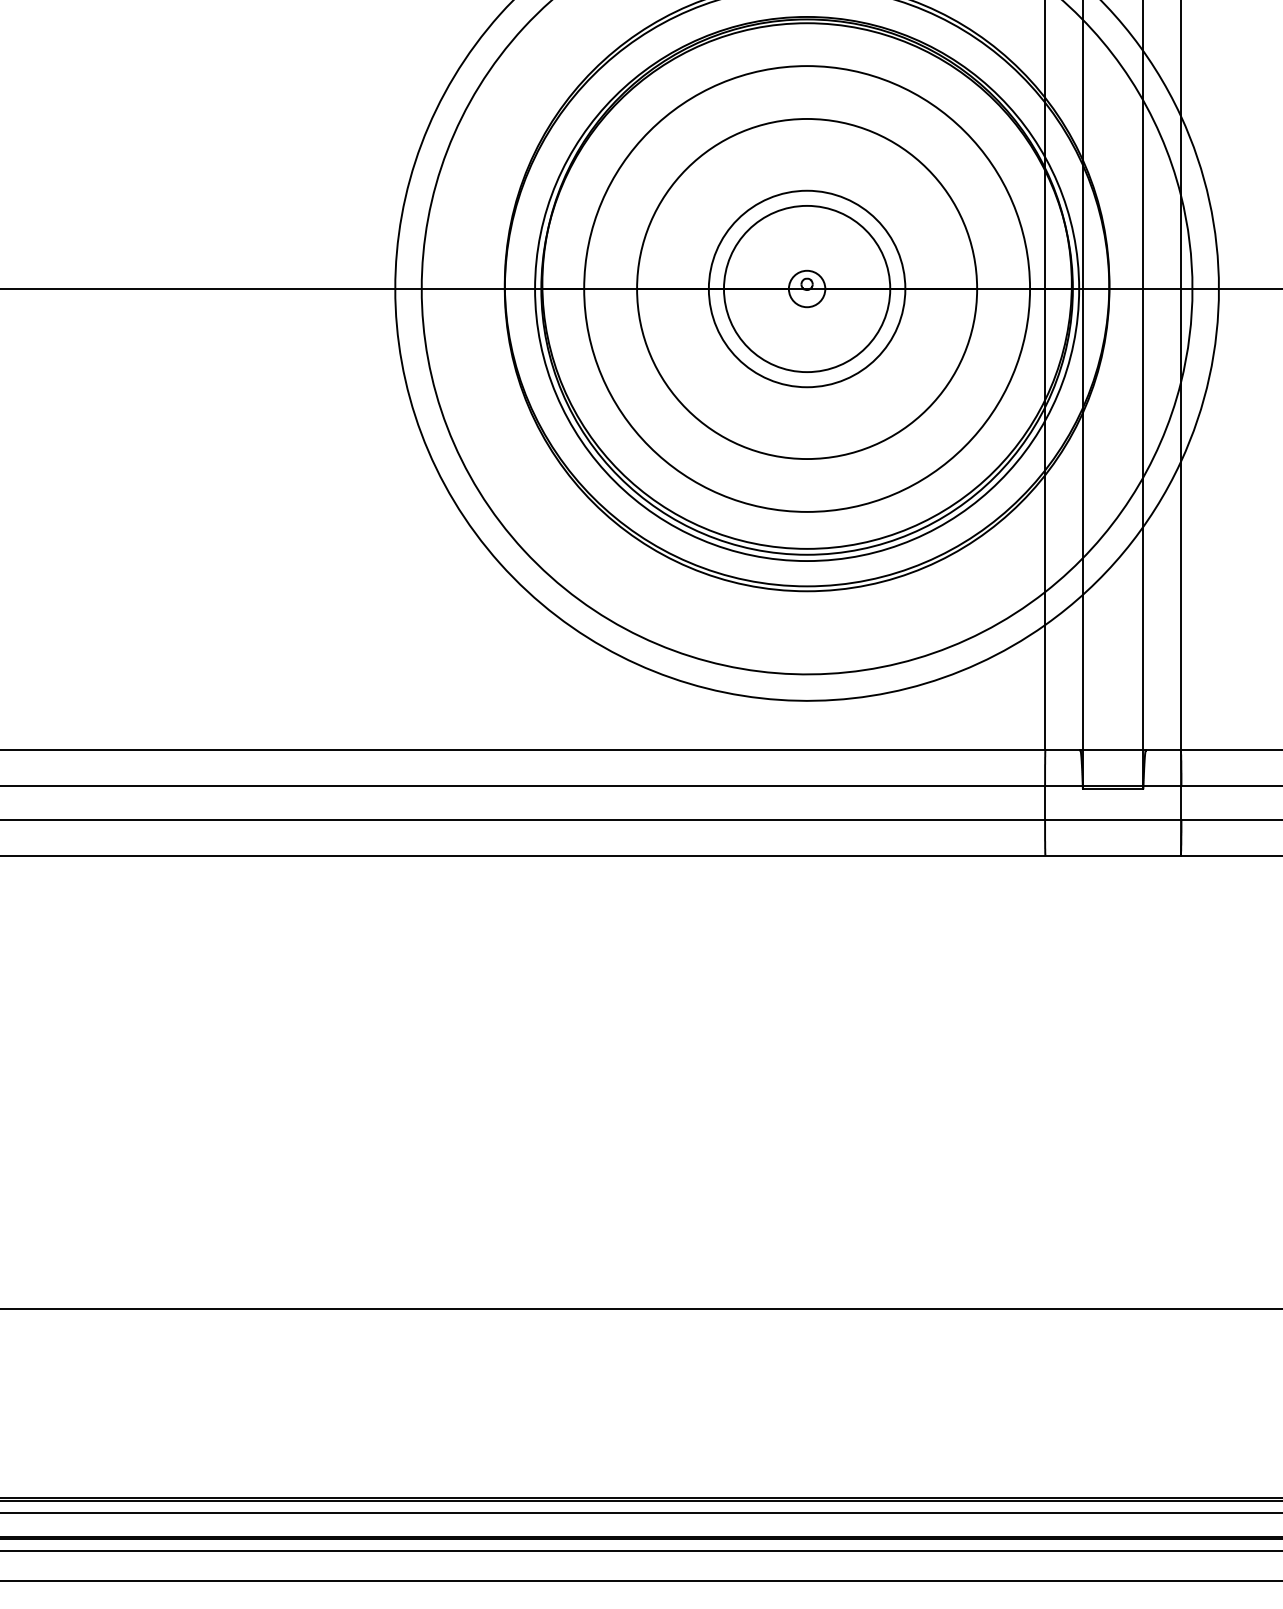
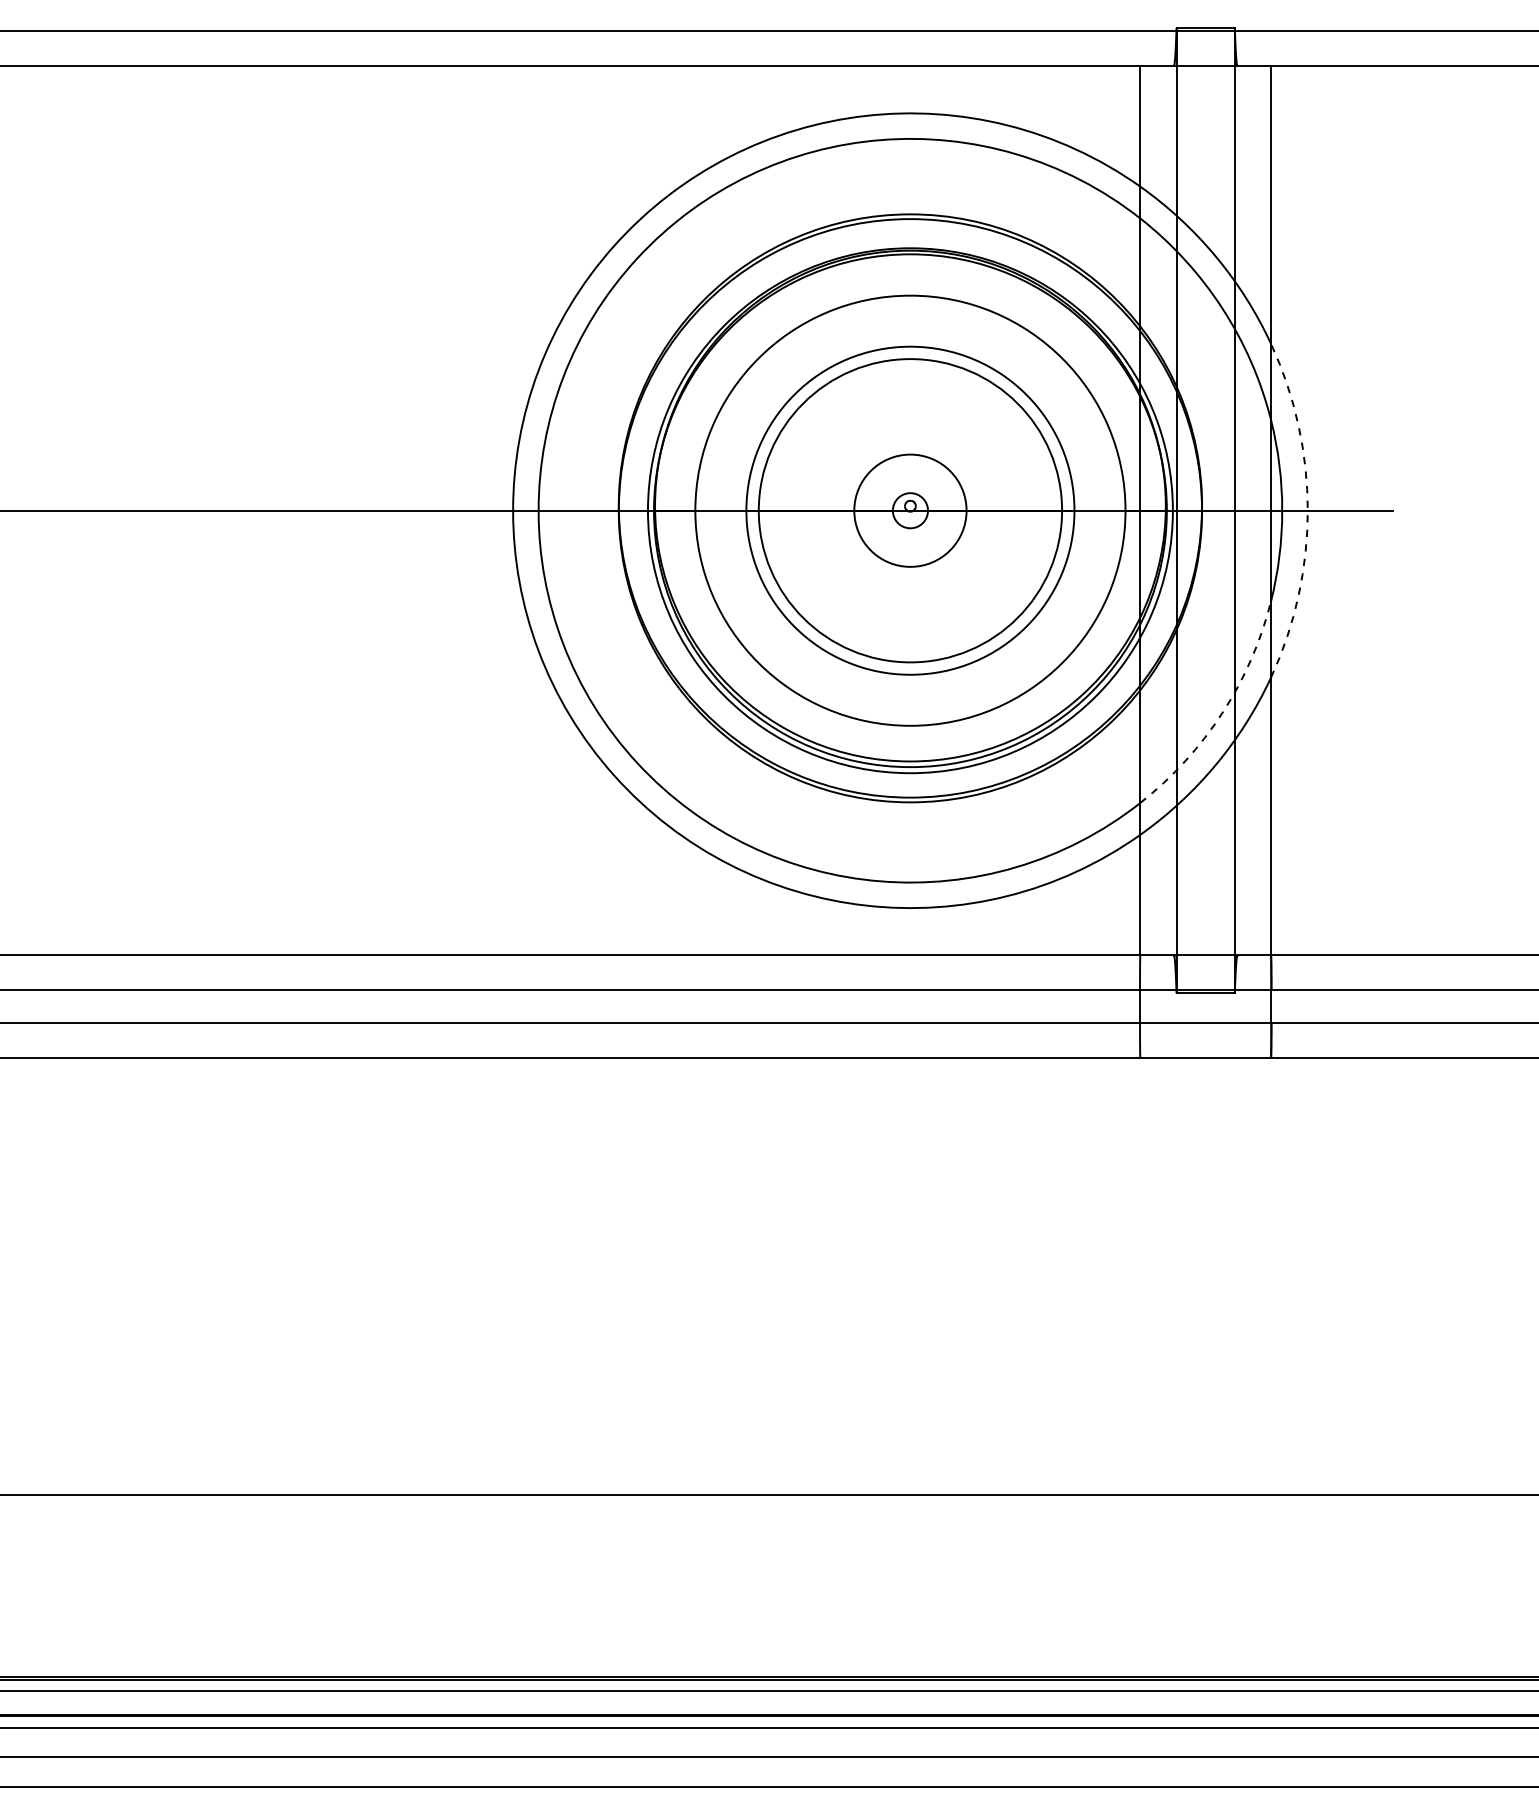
circle: (807, 288) -> (910, 510), size x0.7
circle: (807, 288) -> (910, 510), size x1.6
arc: (1218, 288) -> (1307, 510), solid -> dashed
arc: (1130, 498) -> (1222, 712), solid -> dashed

